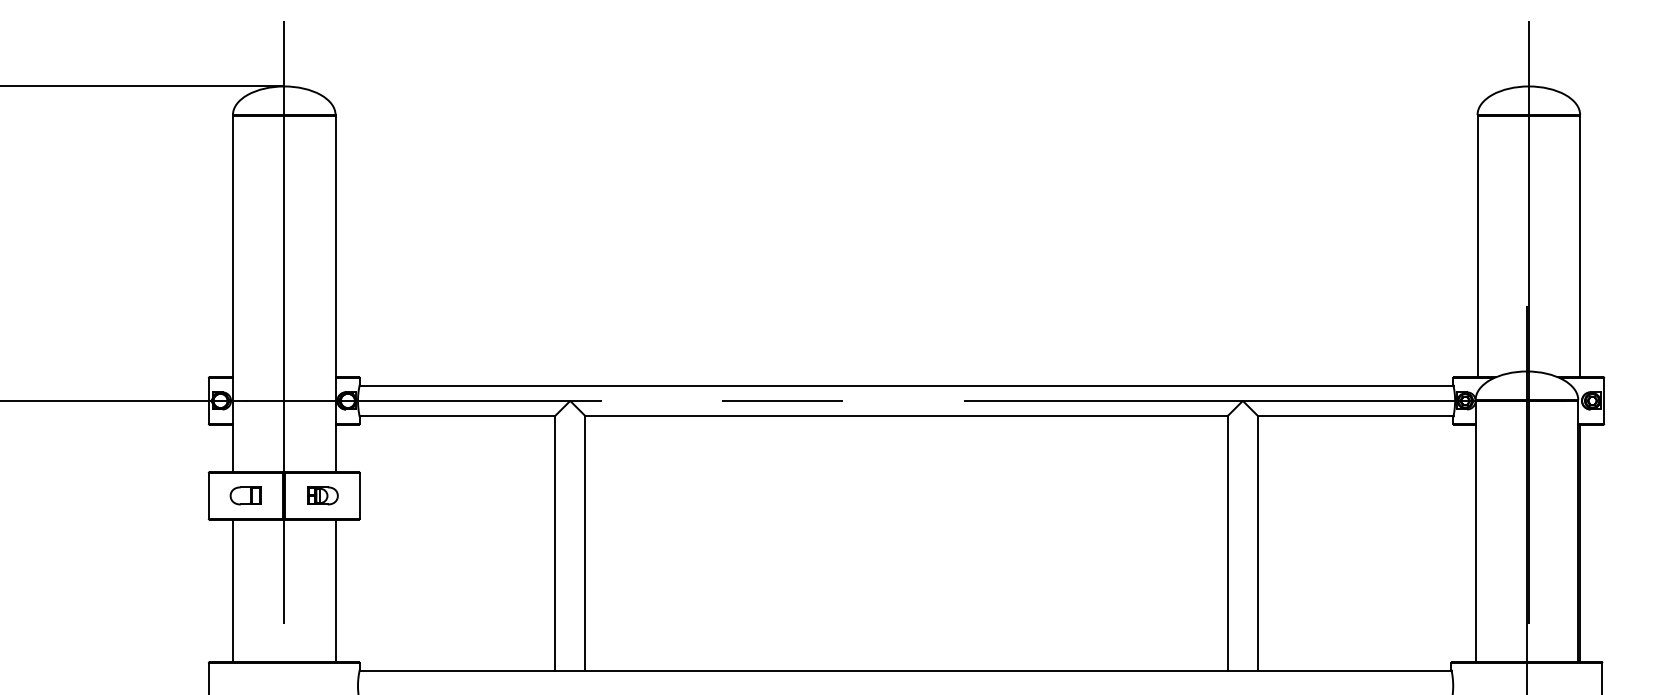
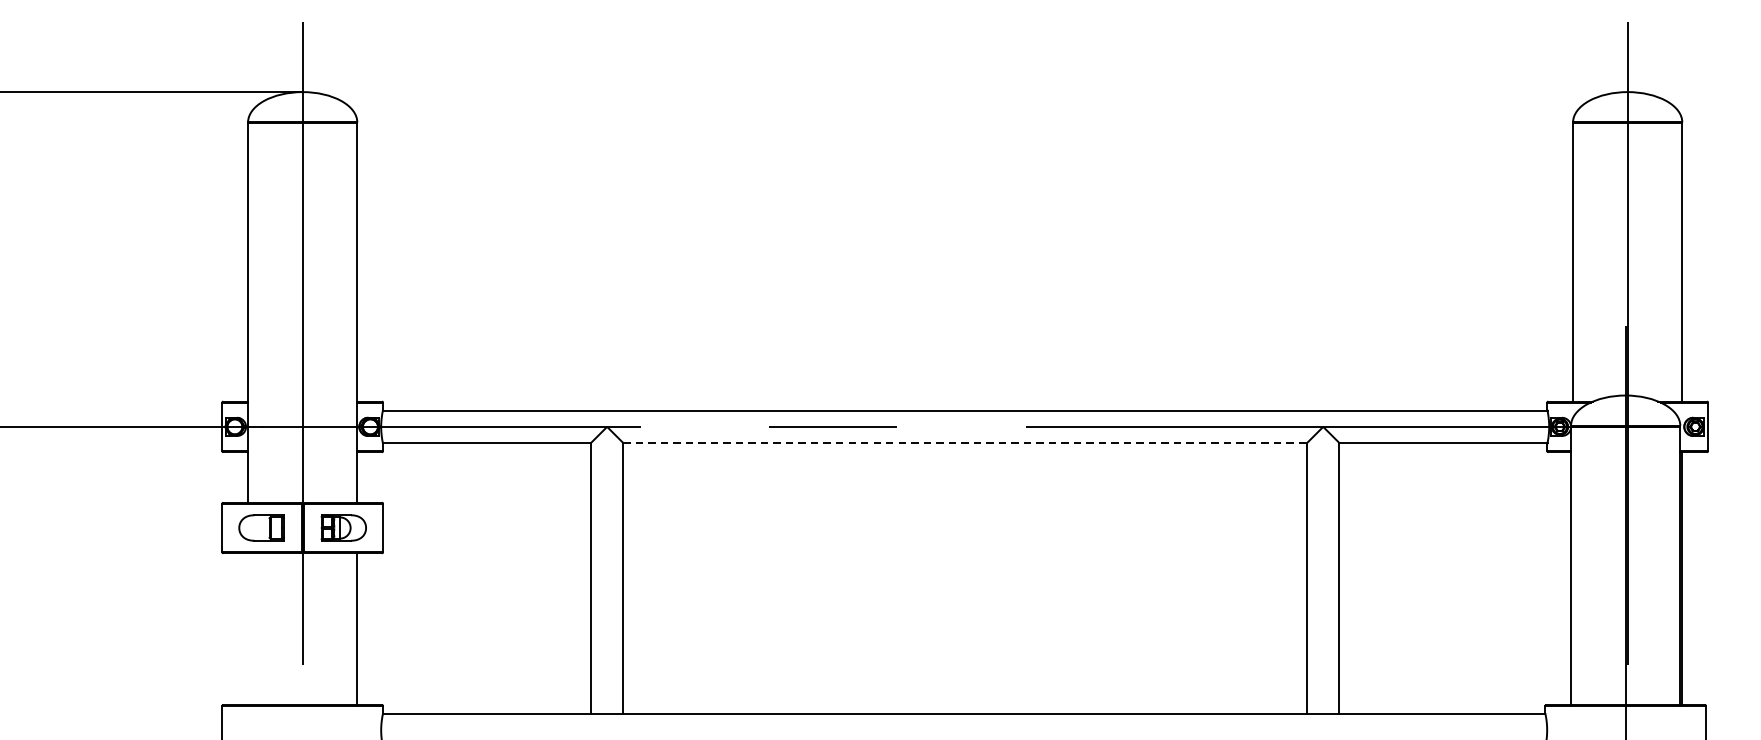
line: (907, 416) -> (966, 443), solid -> dashed
part: (245, 495) -> (261, 527), size x1.4
part: (322, 495) -> (343, 527), size x1.4
line: (232, 590) -> (247, 628), removed

